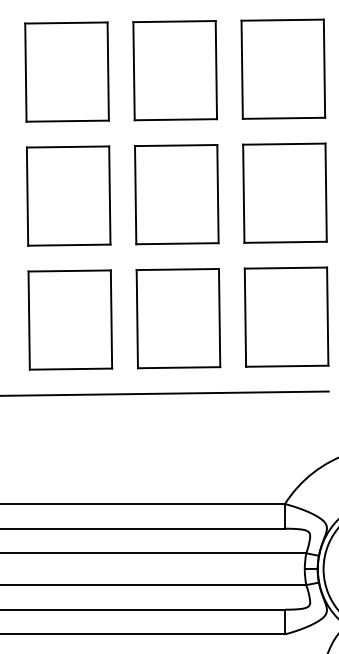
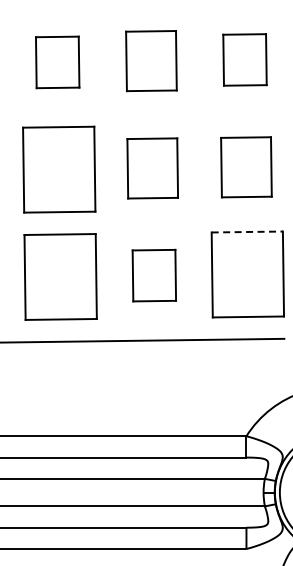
part: (282, 68) -> (244, 59), size x0.6
part: (175, 69) -> (151, 60), size x0.7
part: (66, 72) -> (57, 62), size x0.6
part: (285, 193) -> (246, 167), size x0.7
part: (176, 194) -> (152, 168), size x0.7
line: (286, 268) -> (247, 232), solid -> dashed
part: (178, 318) -> (154, 275), size x0.6

